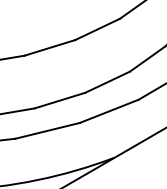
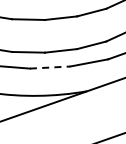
line: (48, 130) -> (50, 67), solid -> dashed

